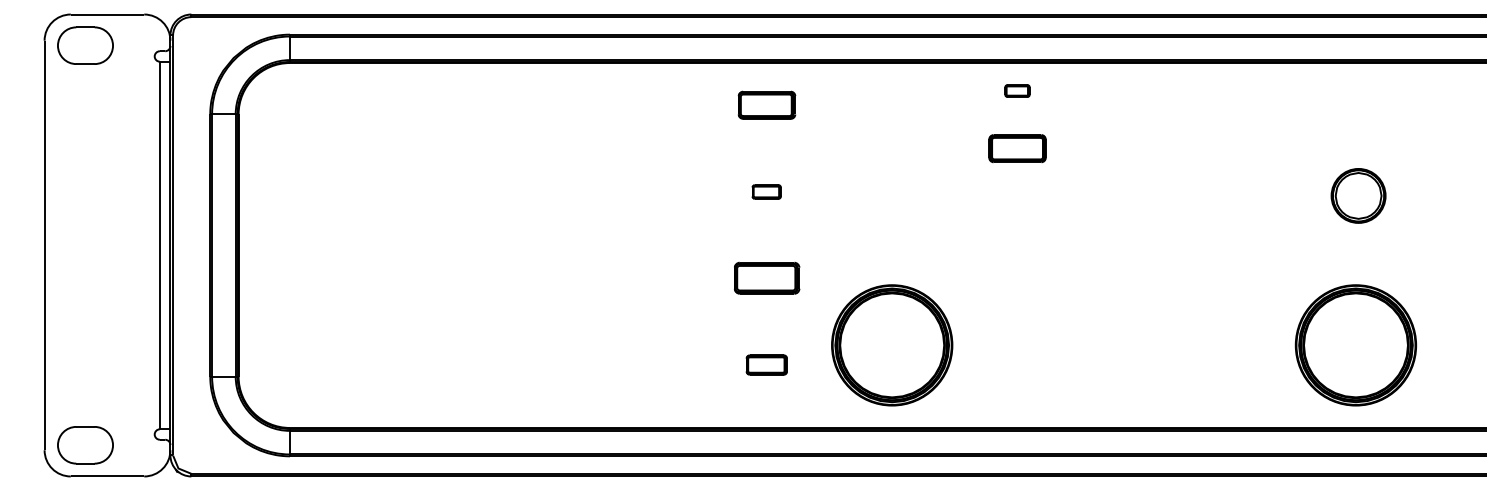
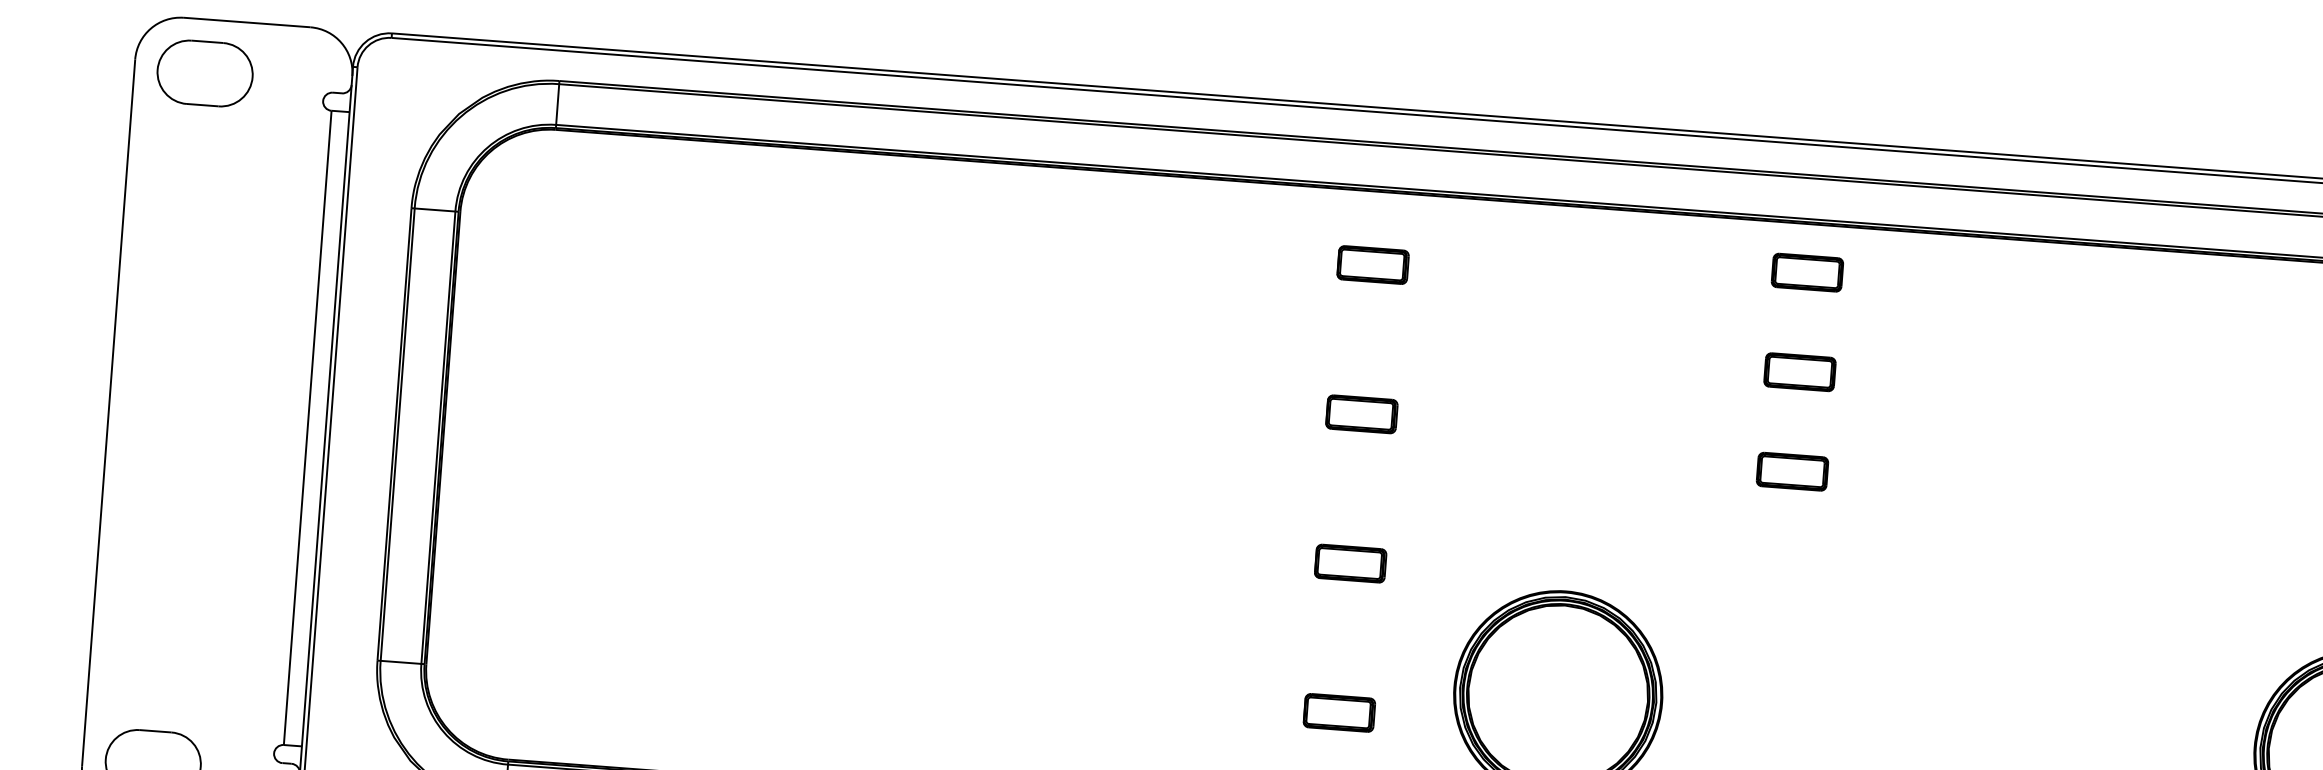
part: (1017, 90) -> (1807, 271), size x1.67
part: (766, 105) -> (1372, 265), size x0.71
part: (1017, 148) -> (1799, 371), size x0.71
part: (766, 191) -> (1361, 413), size x1.43
part: (1017, 206) -> (1792, 471), added
part: (766, 278) -> (1350, 563), size x0.62

